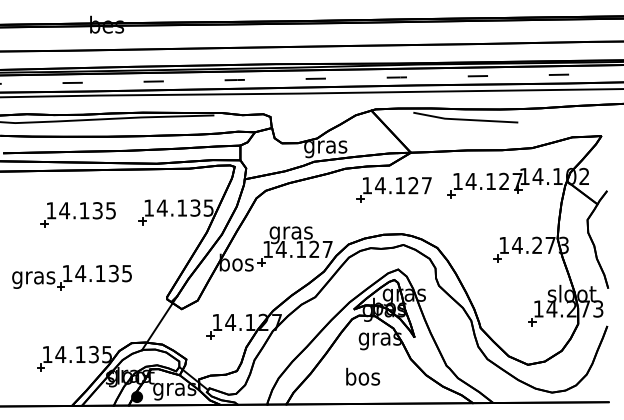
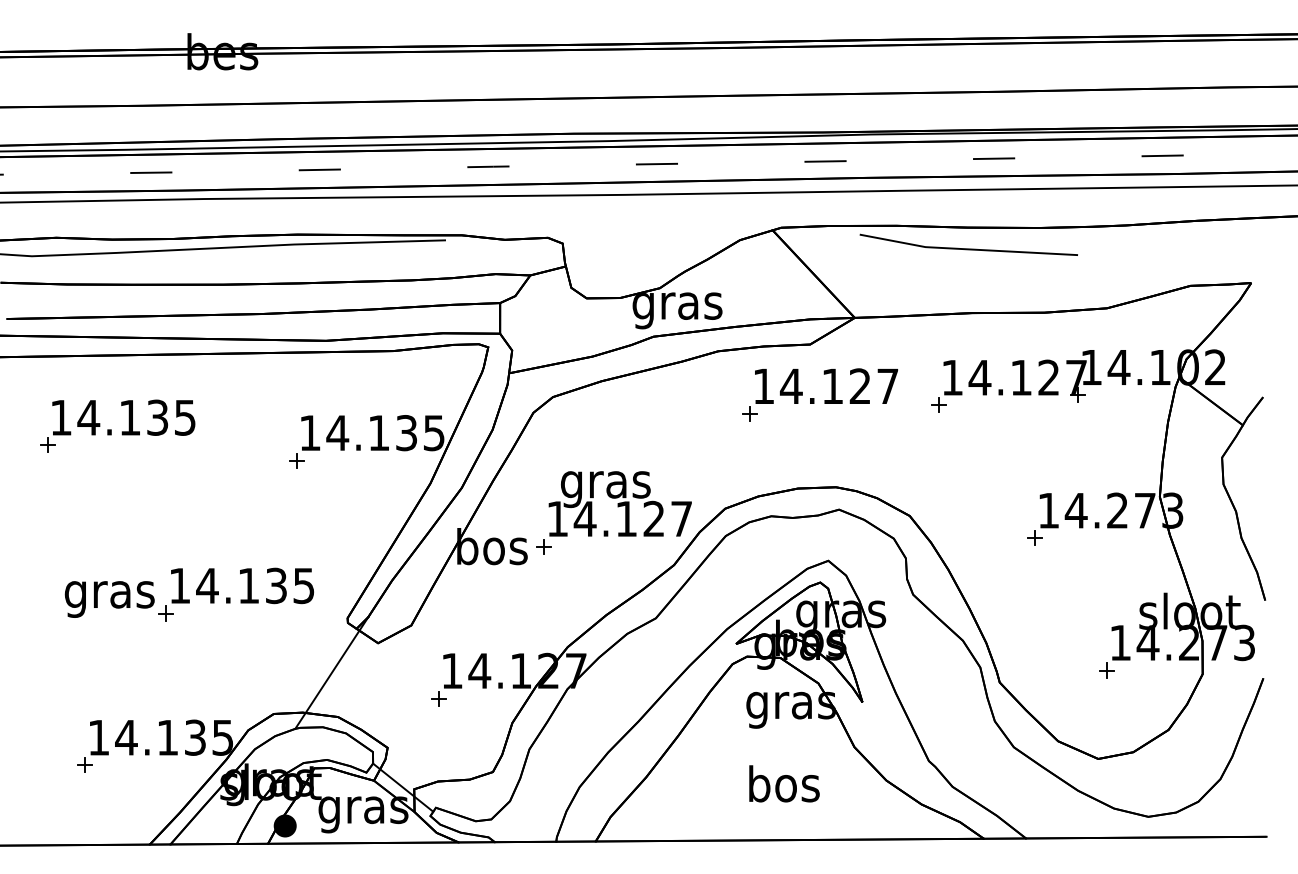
part: (77, 214) -> (115, 425), moved
part: (71, 277) -> (188, 594), moved
text: (363, 376) -> (785, 783), moved

